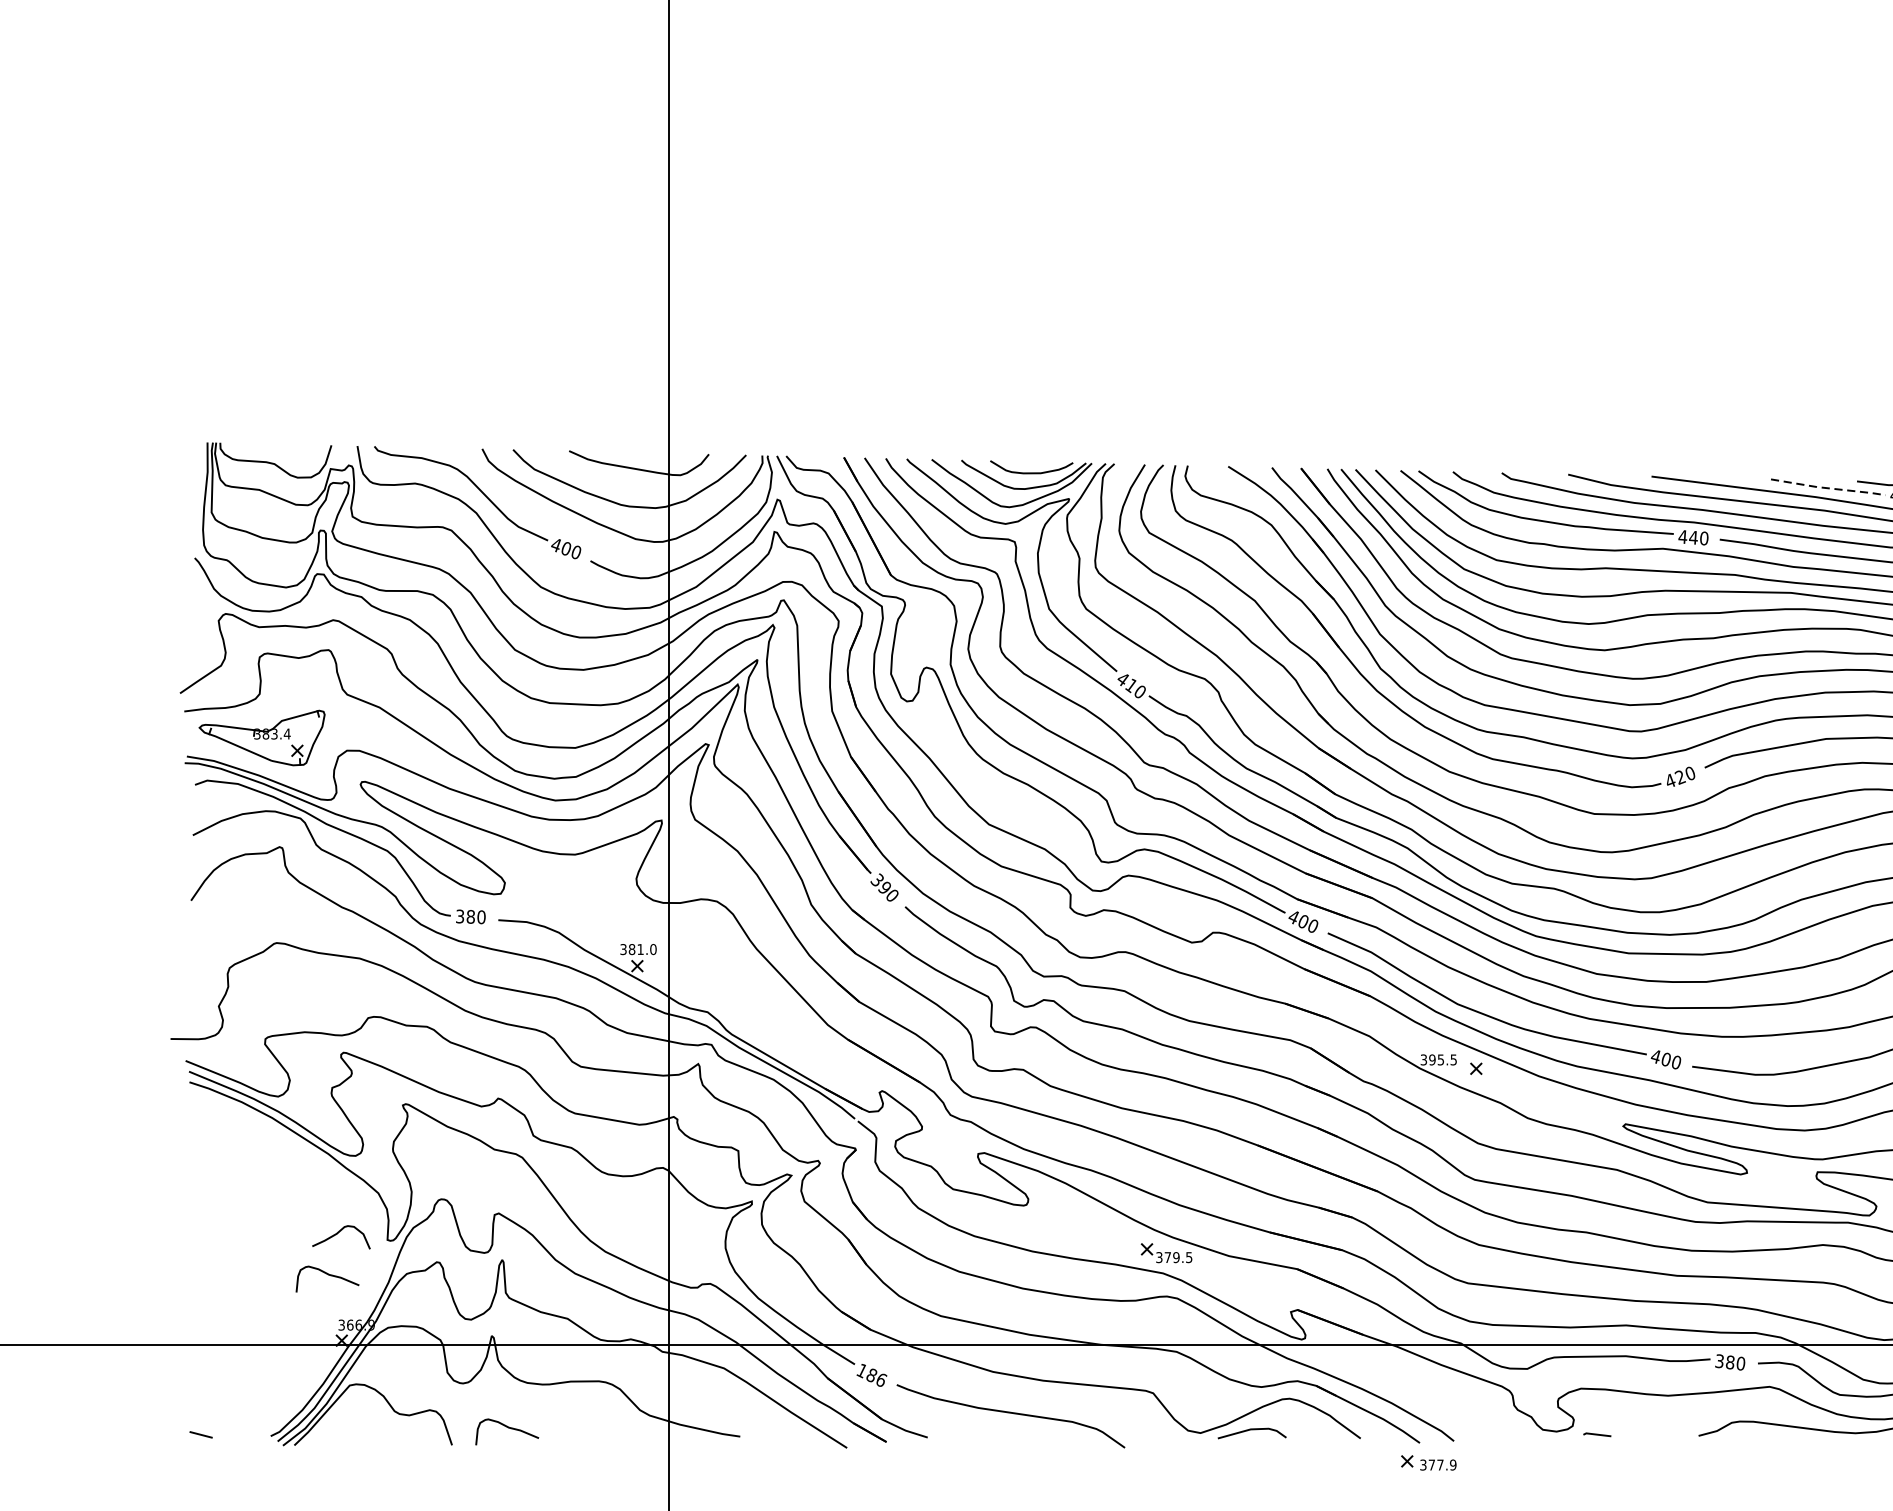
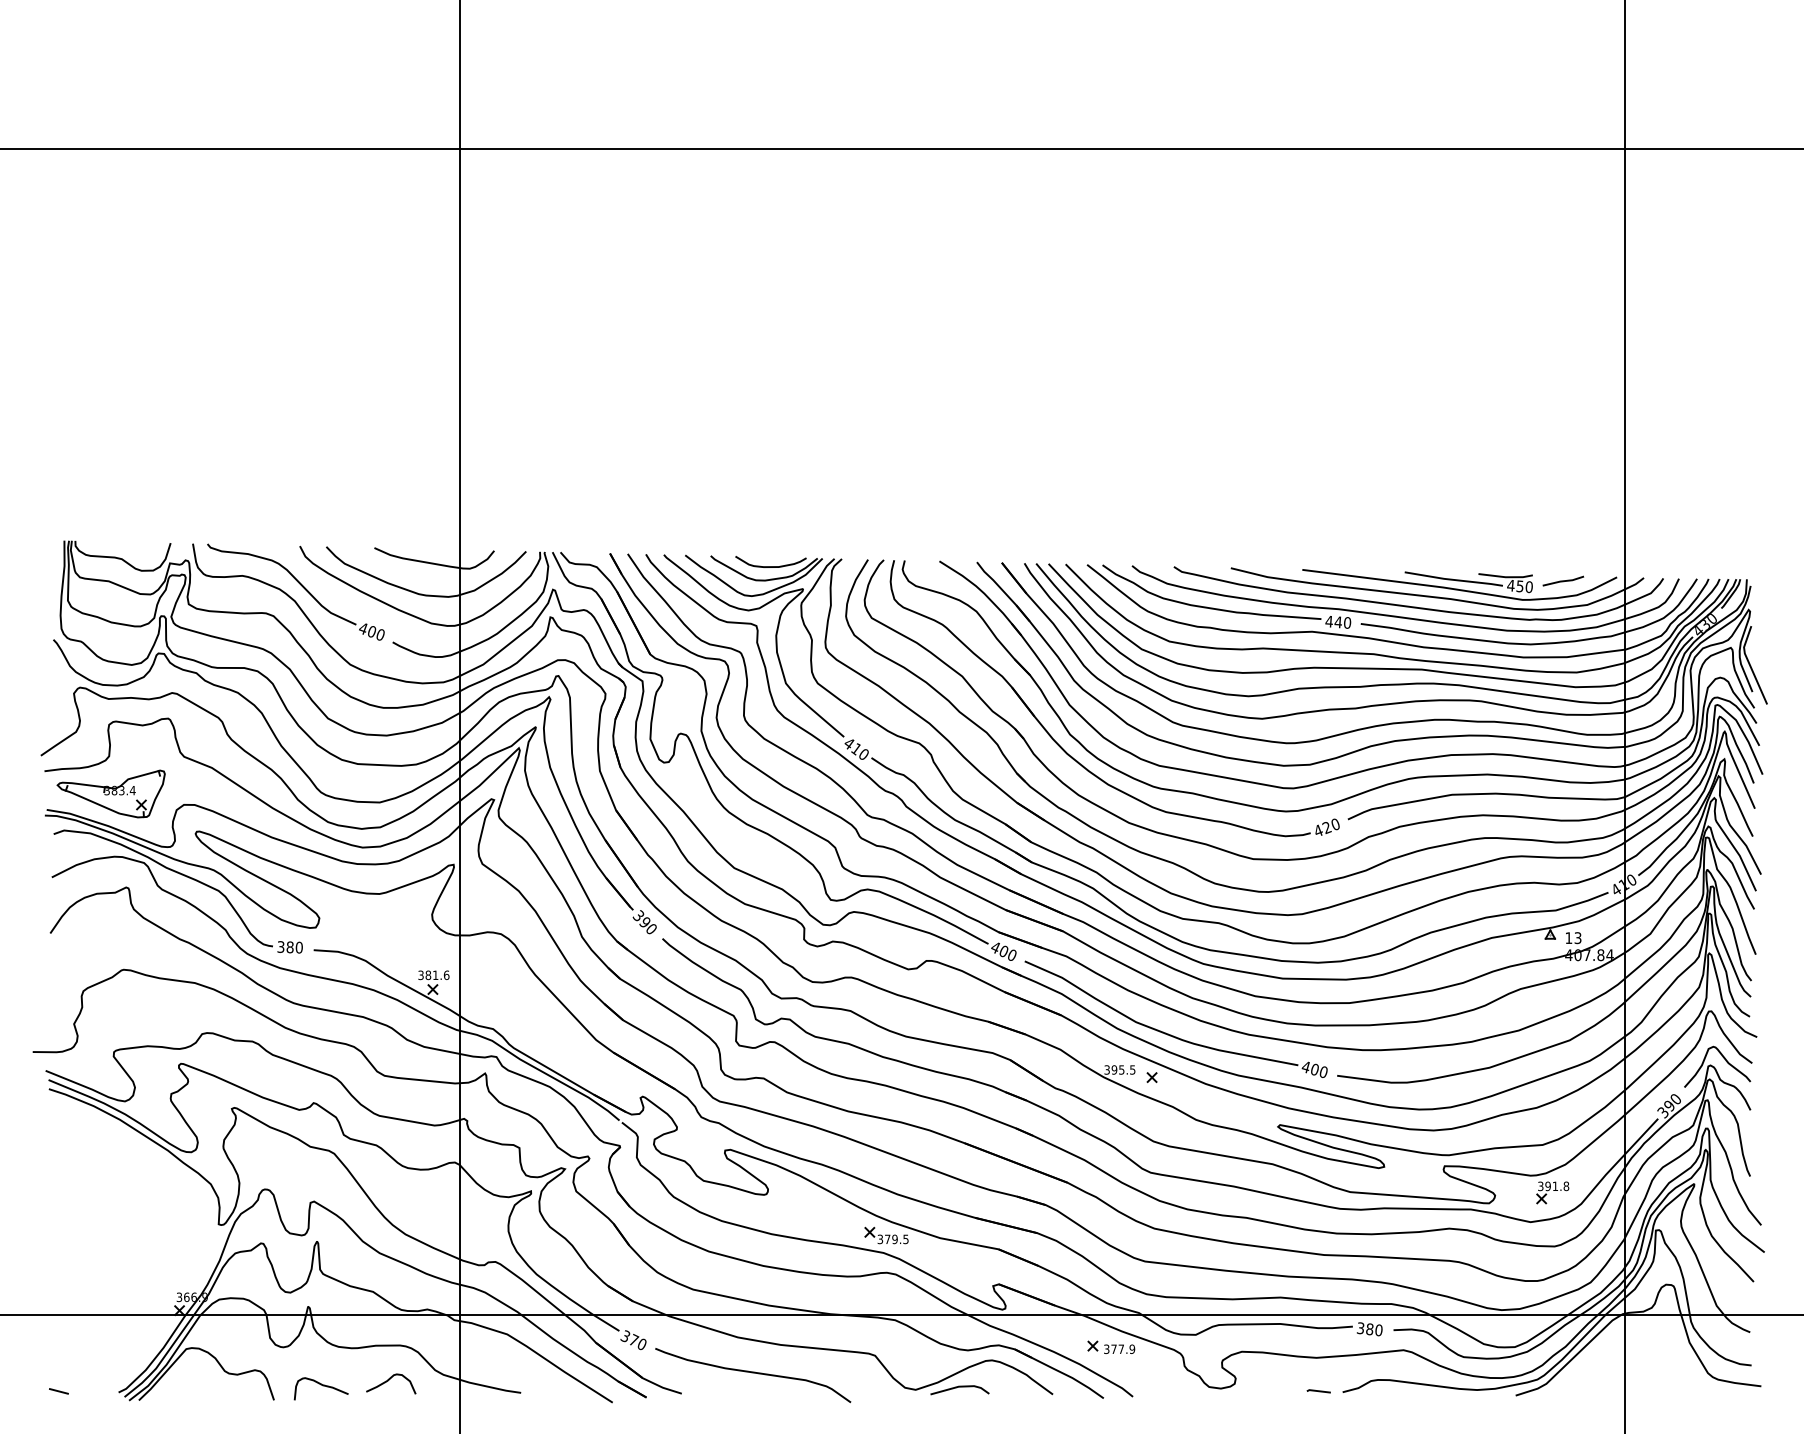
line: (1827, 487) -> (1453, 579), dashed -> solid
text: (653, 948) -> (446, 974), 381.0 -> 381.6
curve: (339, 1233) -> (389, 1380), moved
curve: (326, 1275) -> (166, 1254), removed
text: (871, 1375) -> (633, 1340), 186 -> 370
line: (1596, 1434) -> (1318, 1391), moved
part: (1428, 1461) -> (1111, 1346), moved

